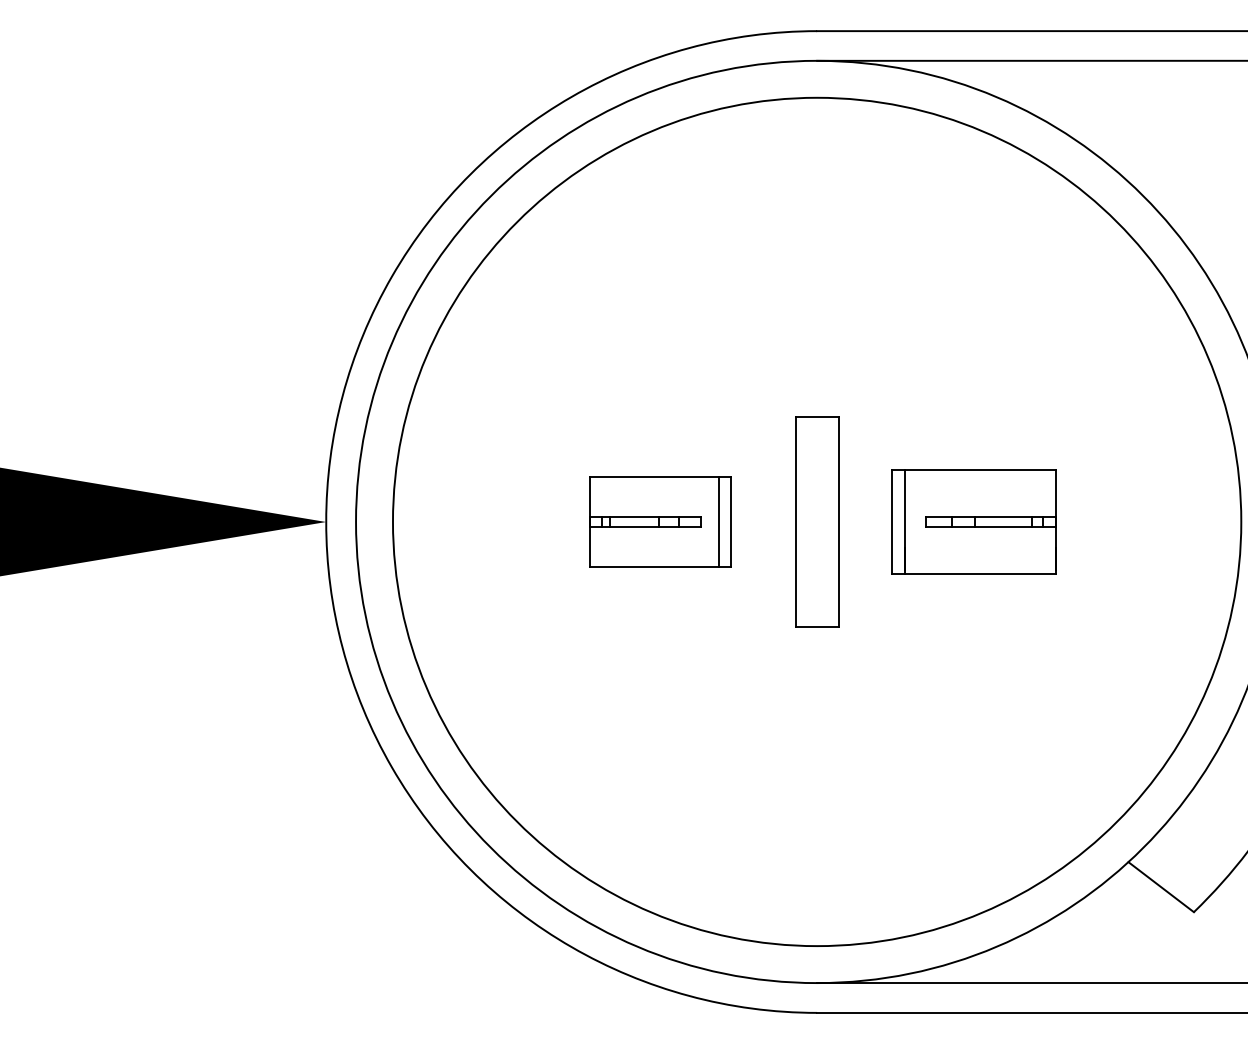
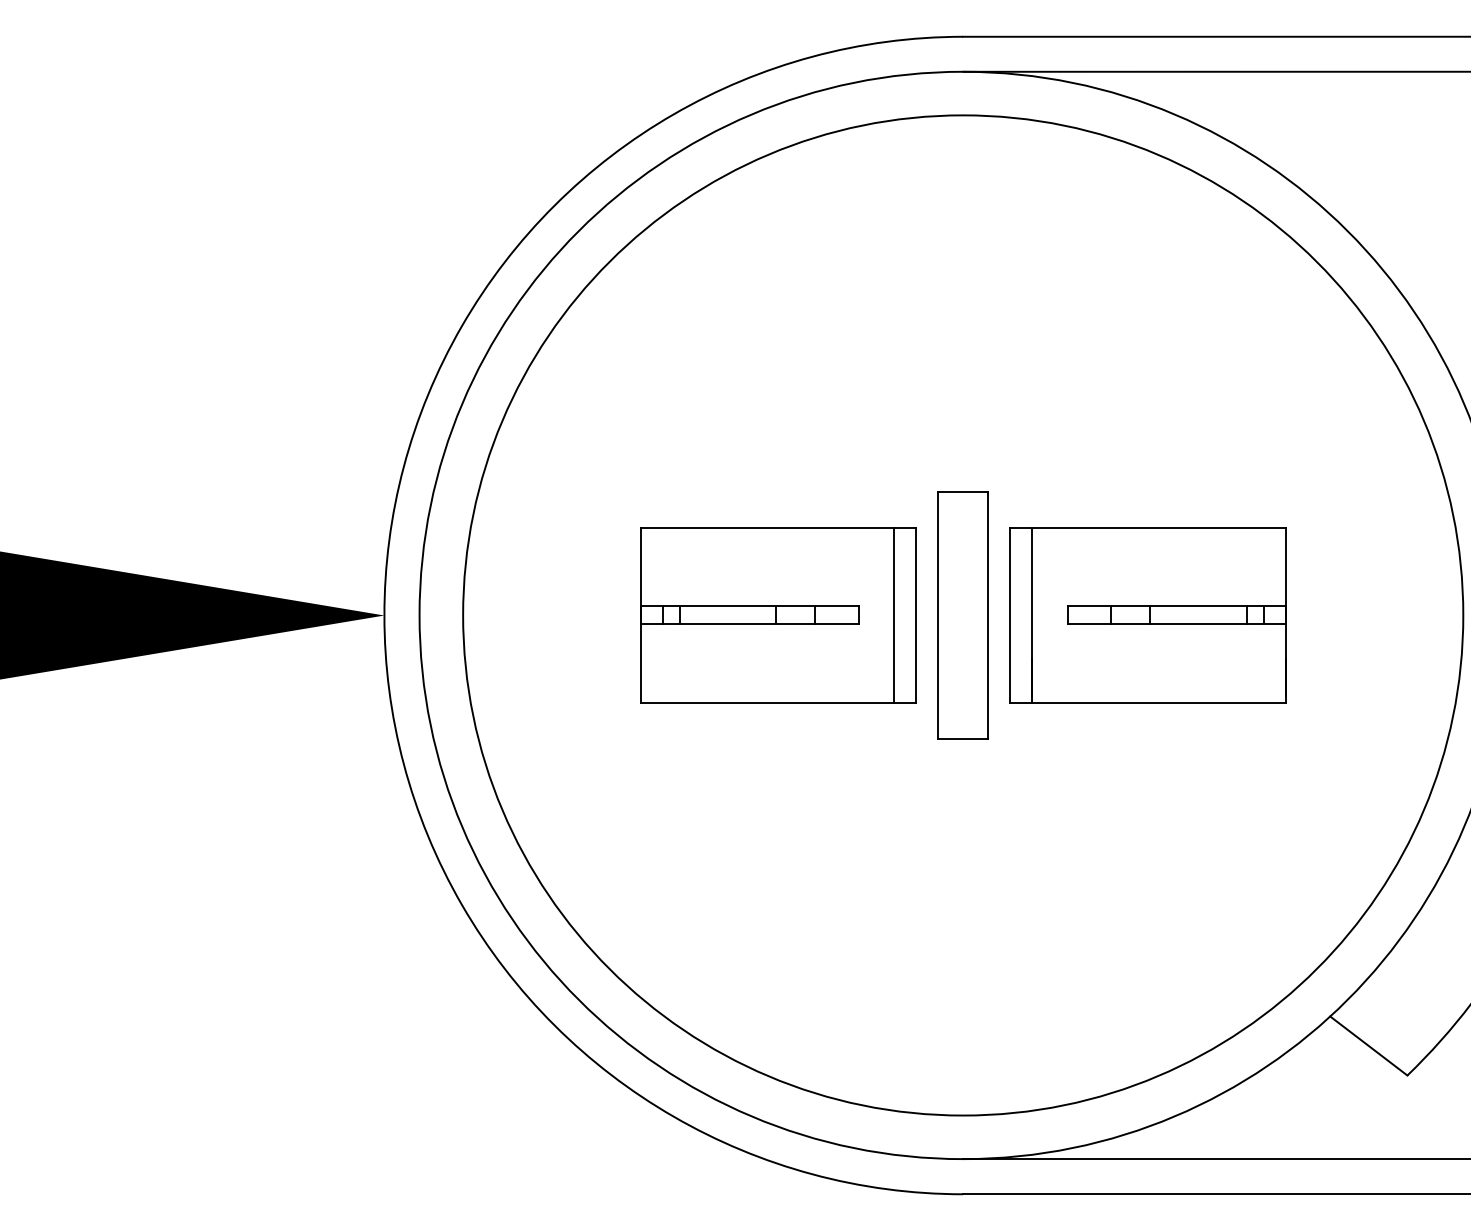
part: (660, 521) -> (778, 614), size x1.67
part: (973, 521) -> (1147, 614), size x1.43

